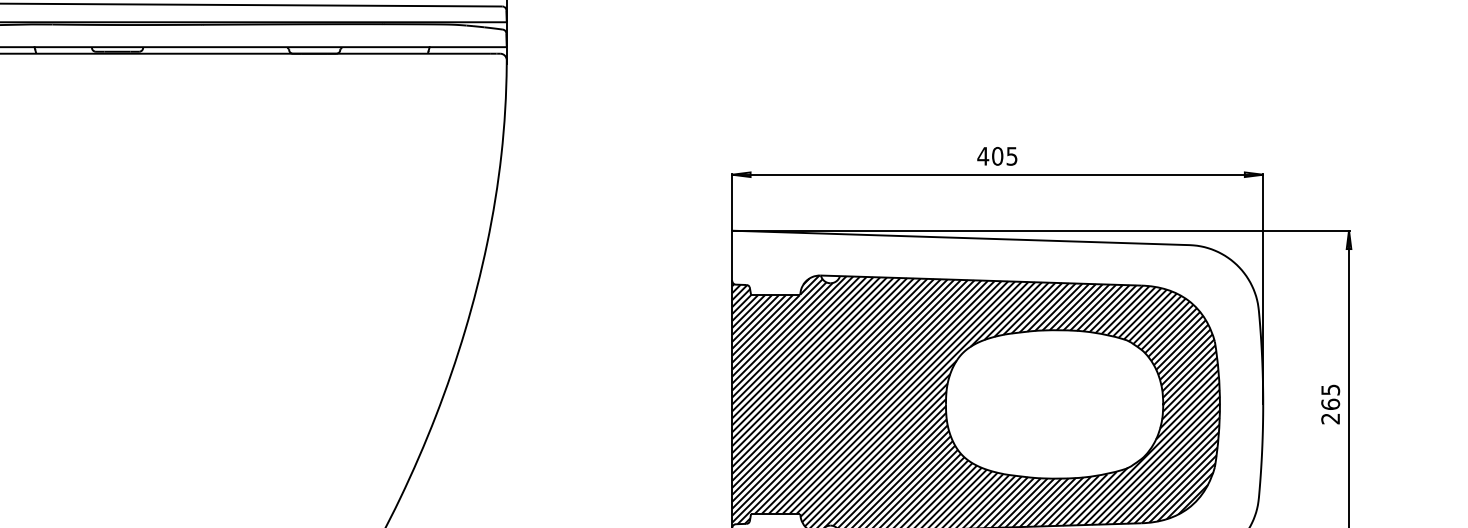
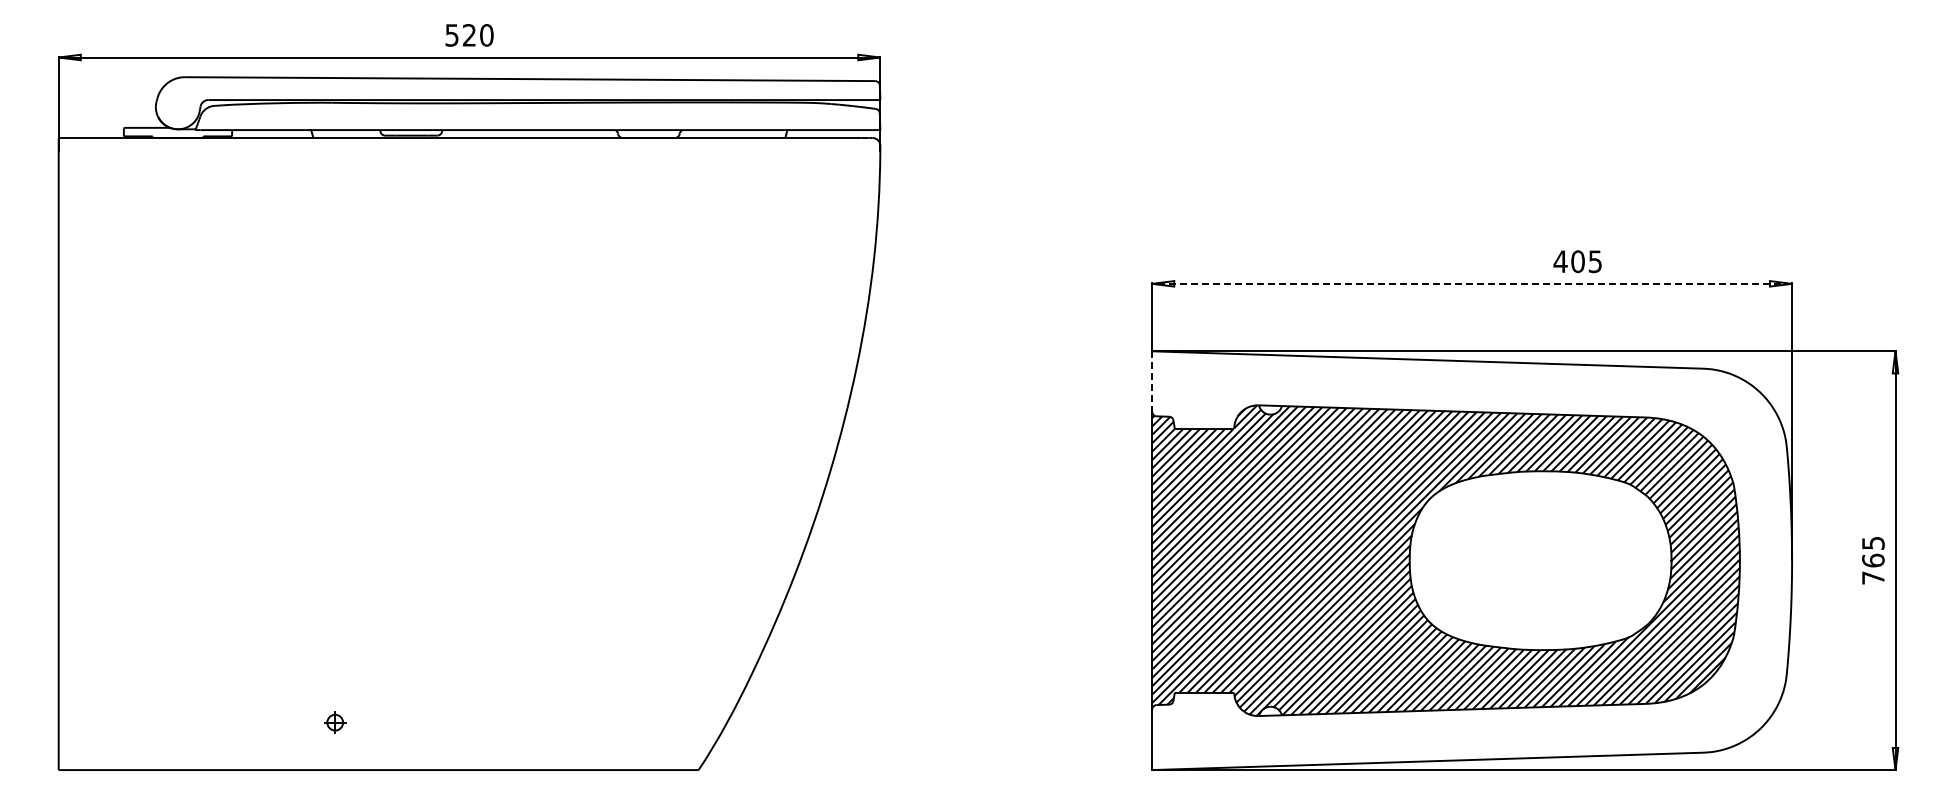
text: (997, 156) -> (1577, 261), moved
line: (998, 174) -> (1472, 283), solid -> dashed
line: (732, 255) -> (1152, 381), solid -> dashed
text: (1330, 418) -> (1873, 577), 265 -> 765

